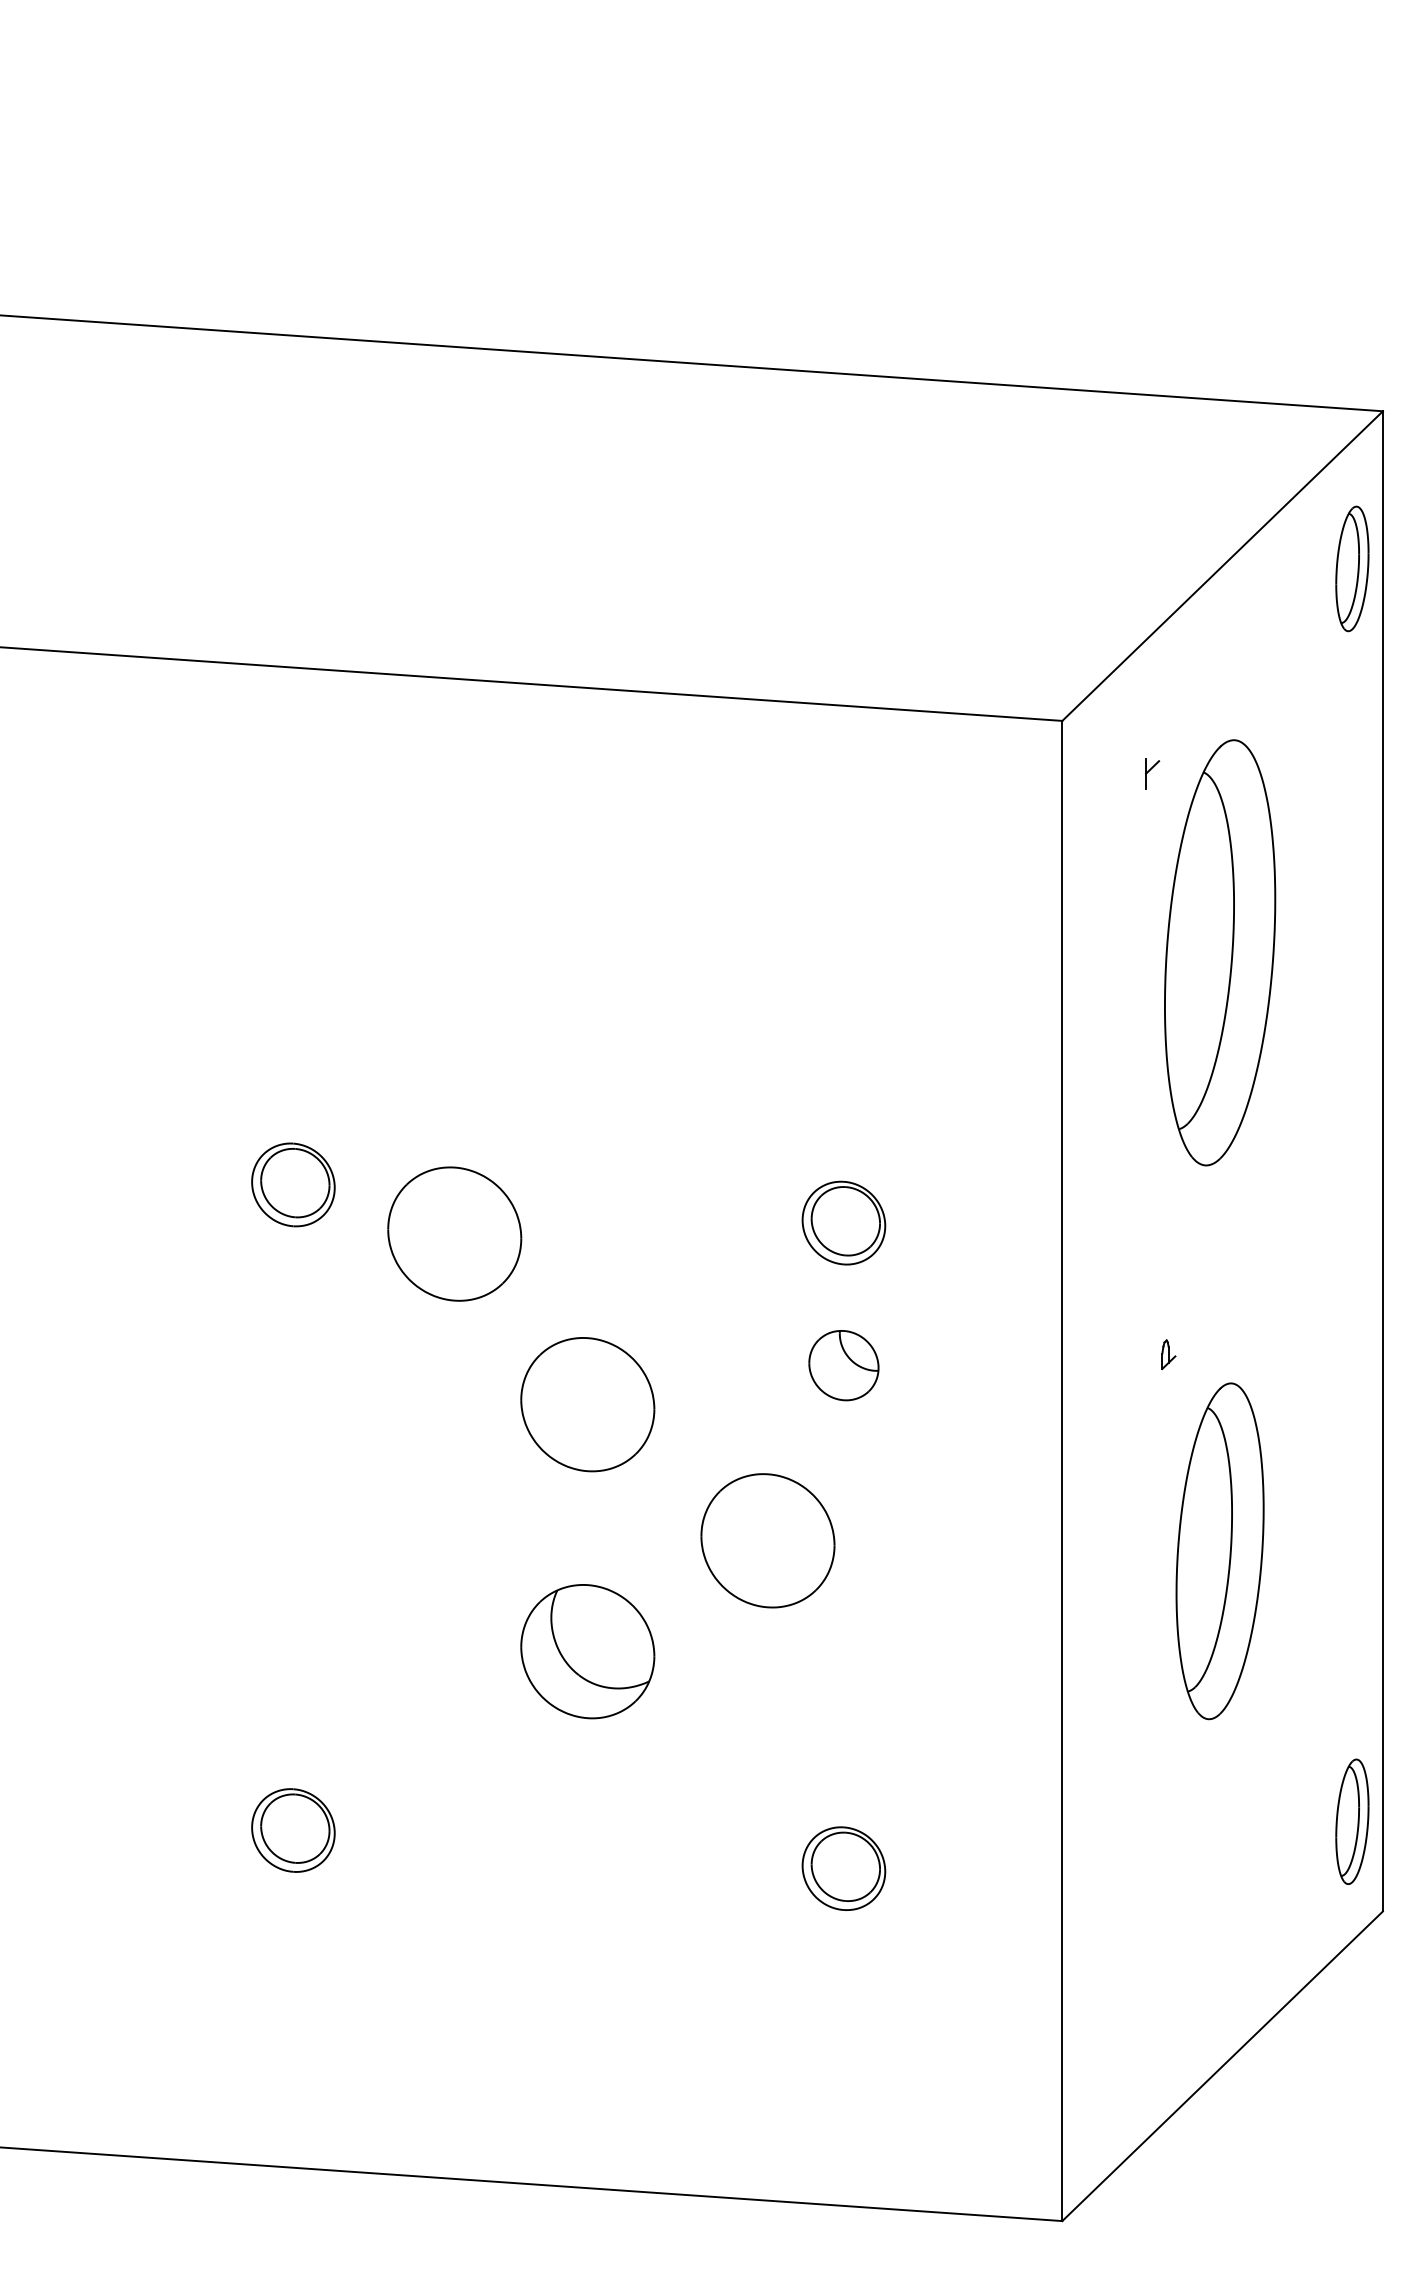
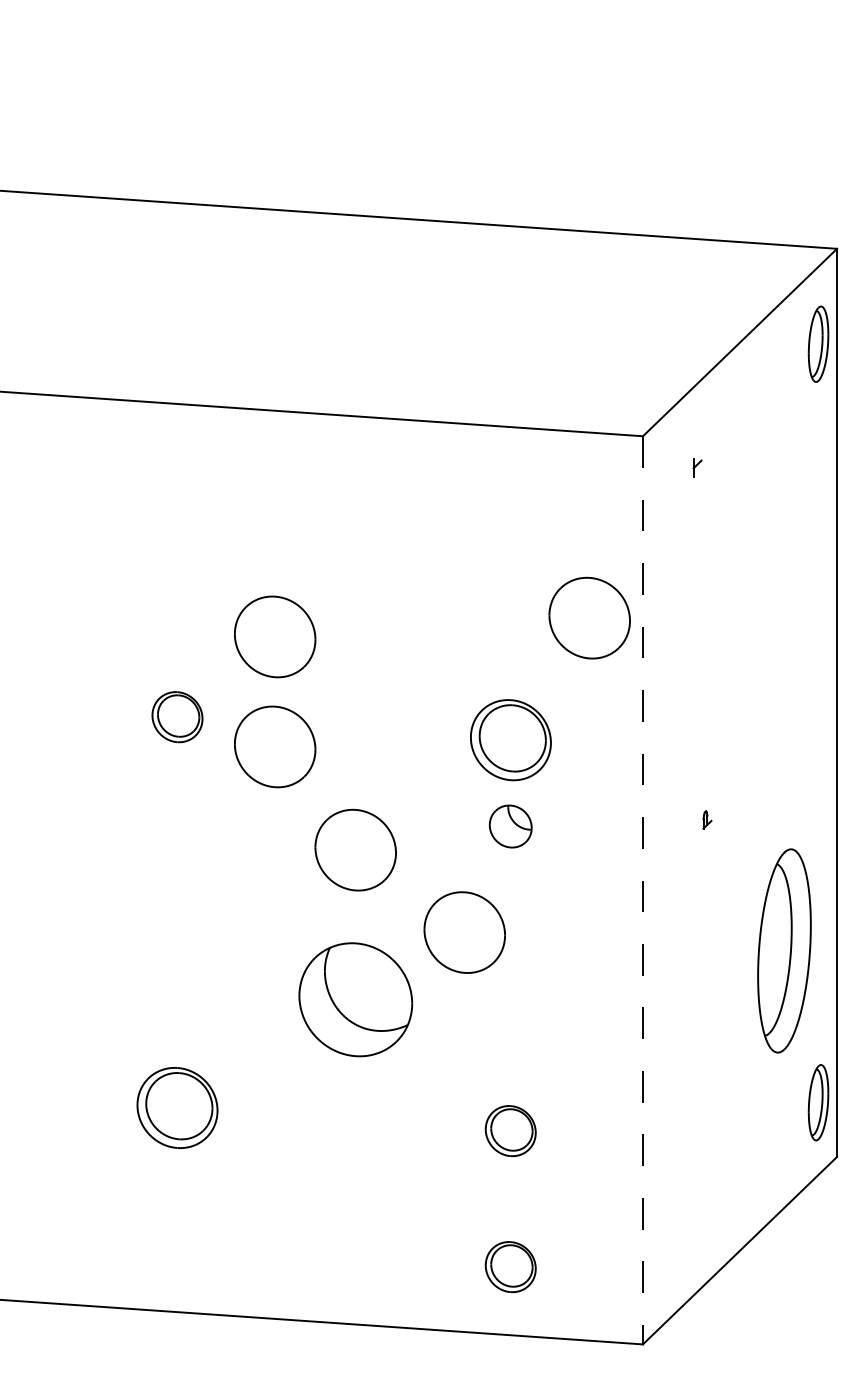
part: (1220, 952) -> (738, 576), removed
part: (974, 1020) -> (589, 617), added
part: (455, 1051) -> (275, 636), added
part: (843, 1223) -> (510, 740), size x1.6
line: (1061, 1471) -> (642, 890), solid -> dashed
part: (1220, 1550) -> (784, 950), moved
part: (587, 1651) -> (355, 999), size x1.4
part: (293, 1829) -> (177, 1107), size x1.6
part: (843, 2094) -> (510, 1267), added

